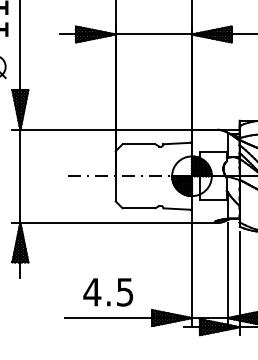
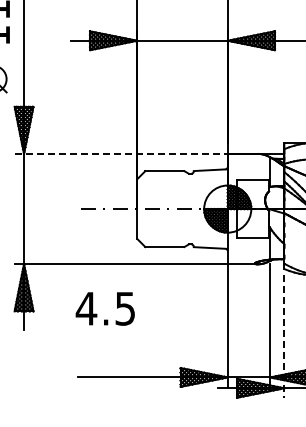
line: (102, 129) -> (121, 153), solid -> dashed
line: (239, 283) -> (284, 336), solid -> dashed
text: (107, 292) -> (104, 308), moved

